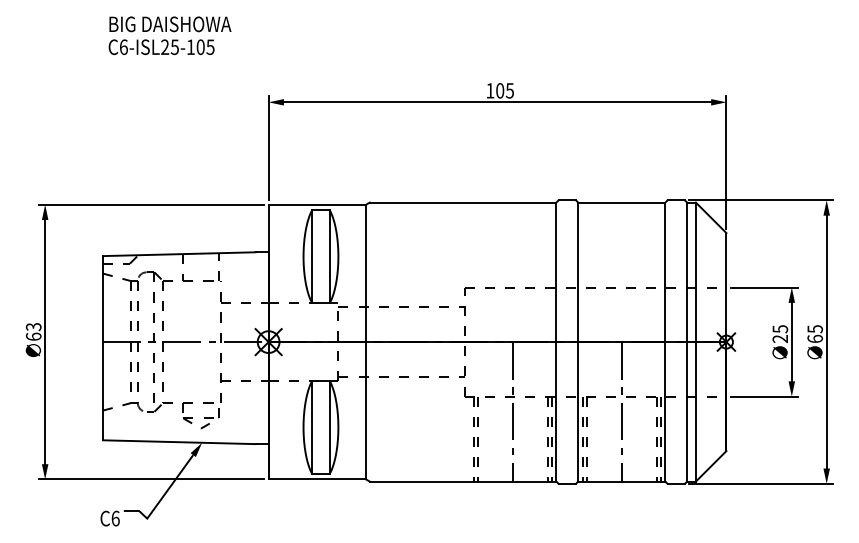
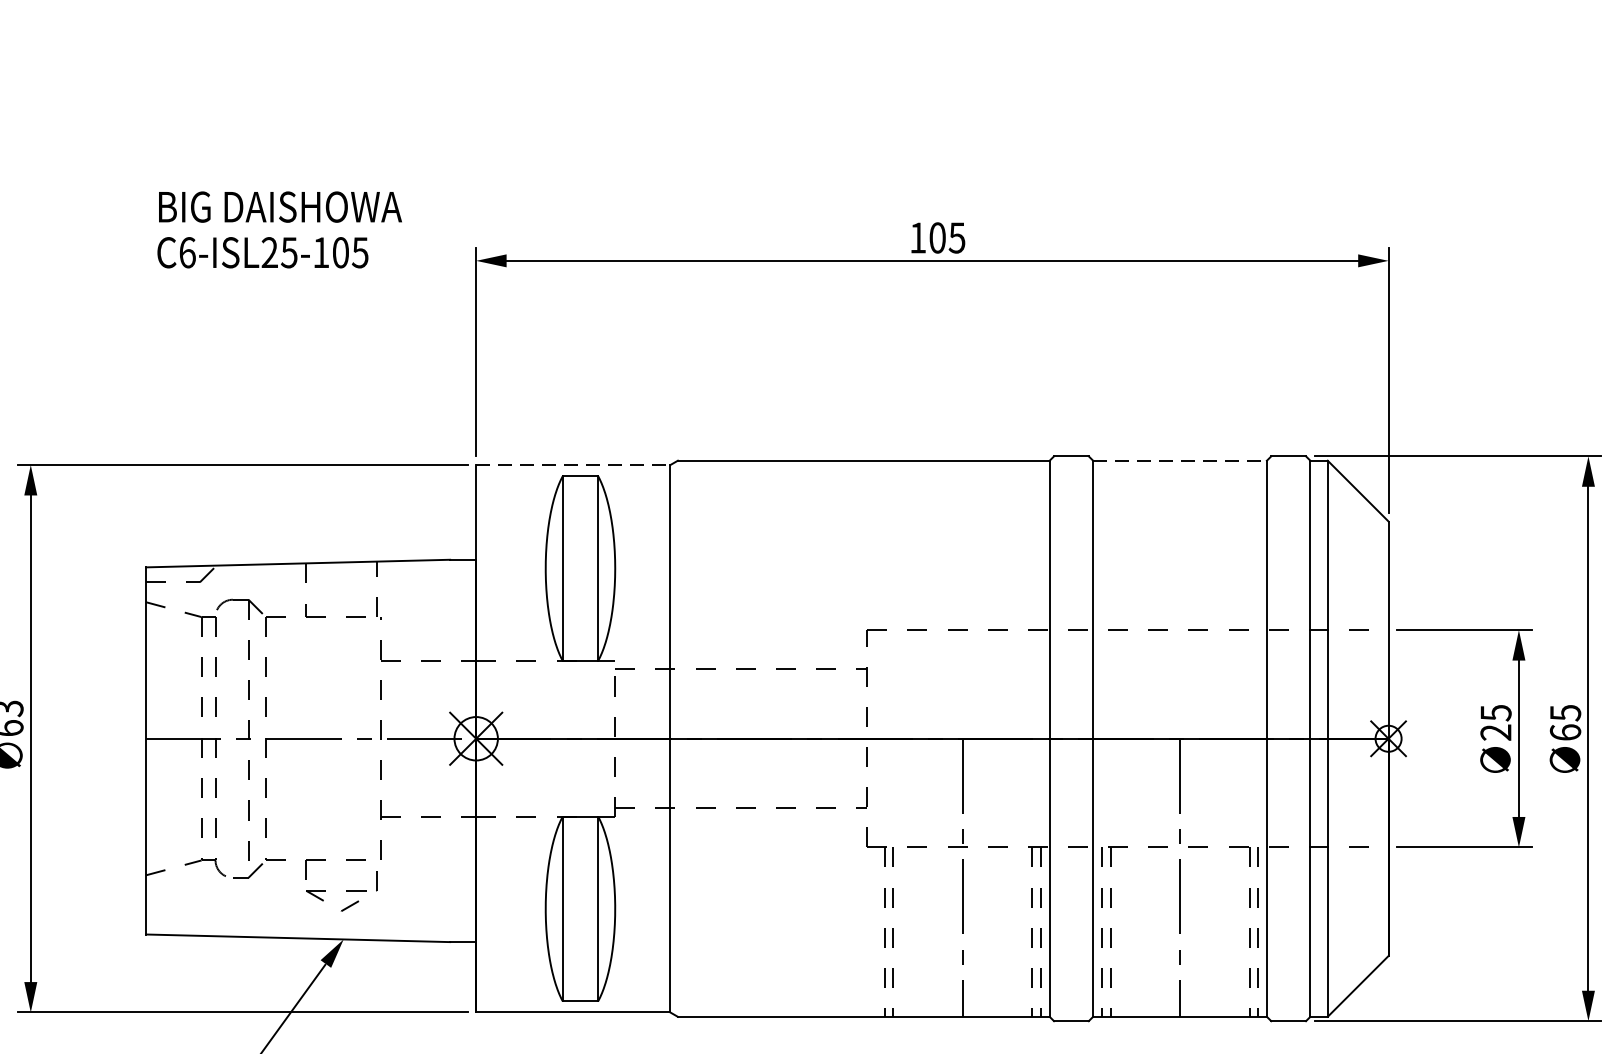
text: (169, 35) -> (278, 229), moved
line: (621, 202) -> (1179, 460), solid -> dashed
line: (317, 204) -> (573, 464), solid -> dashed

